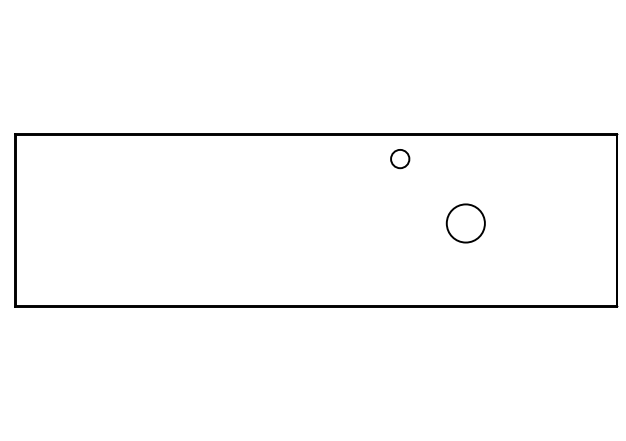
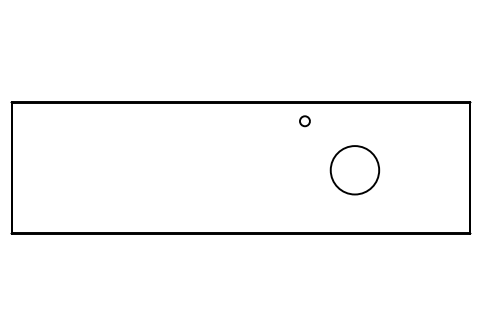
circle: (399, 159) -> (304, 121), size x0.71
circle: (465, 223) -> (354, 170), size x1.67

